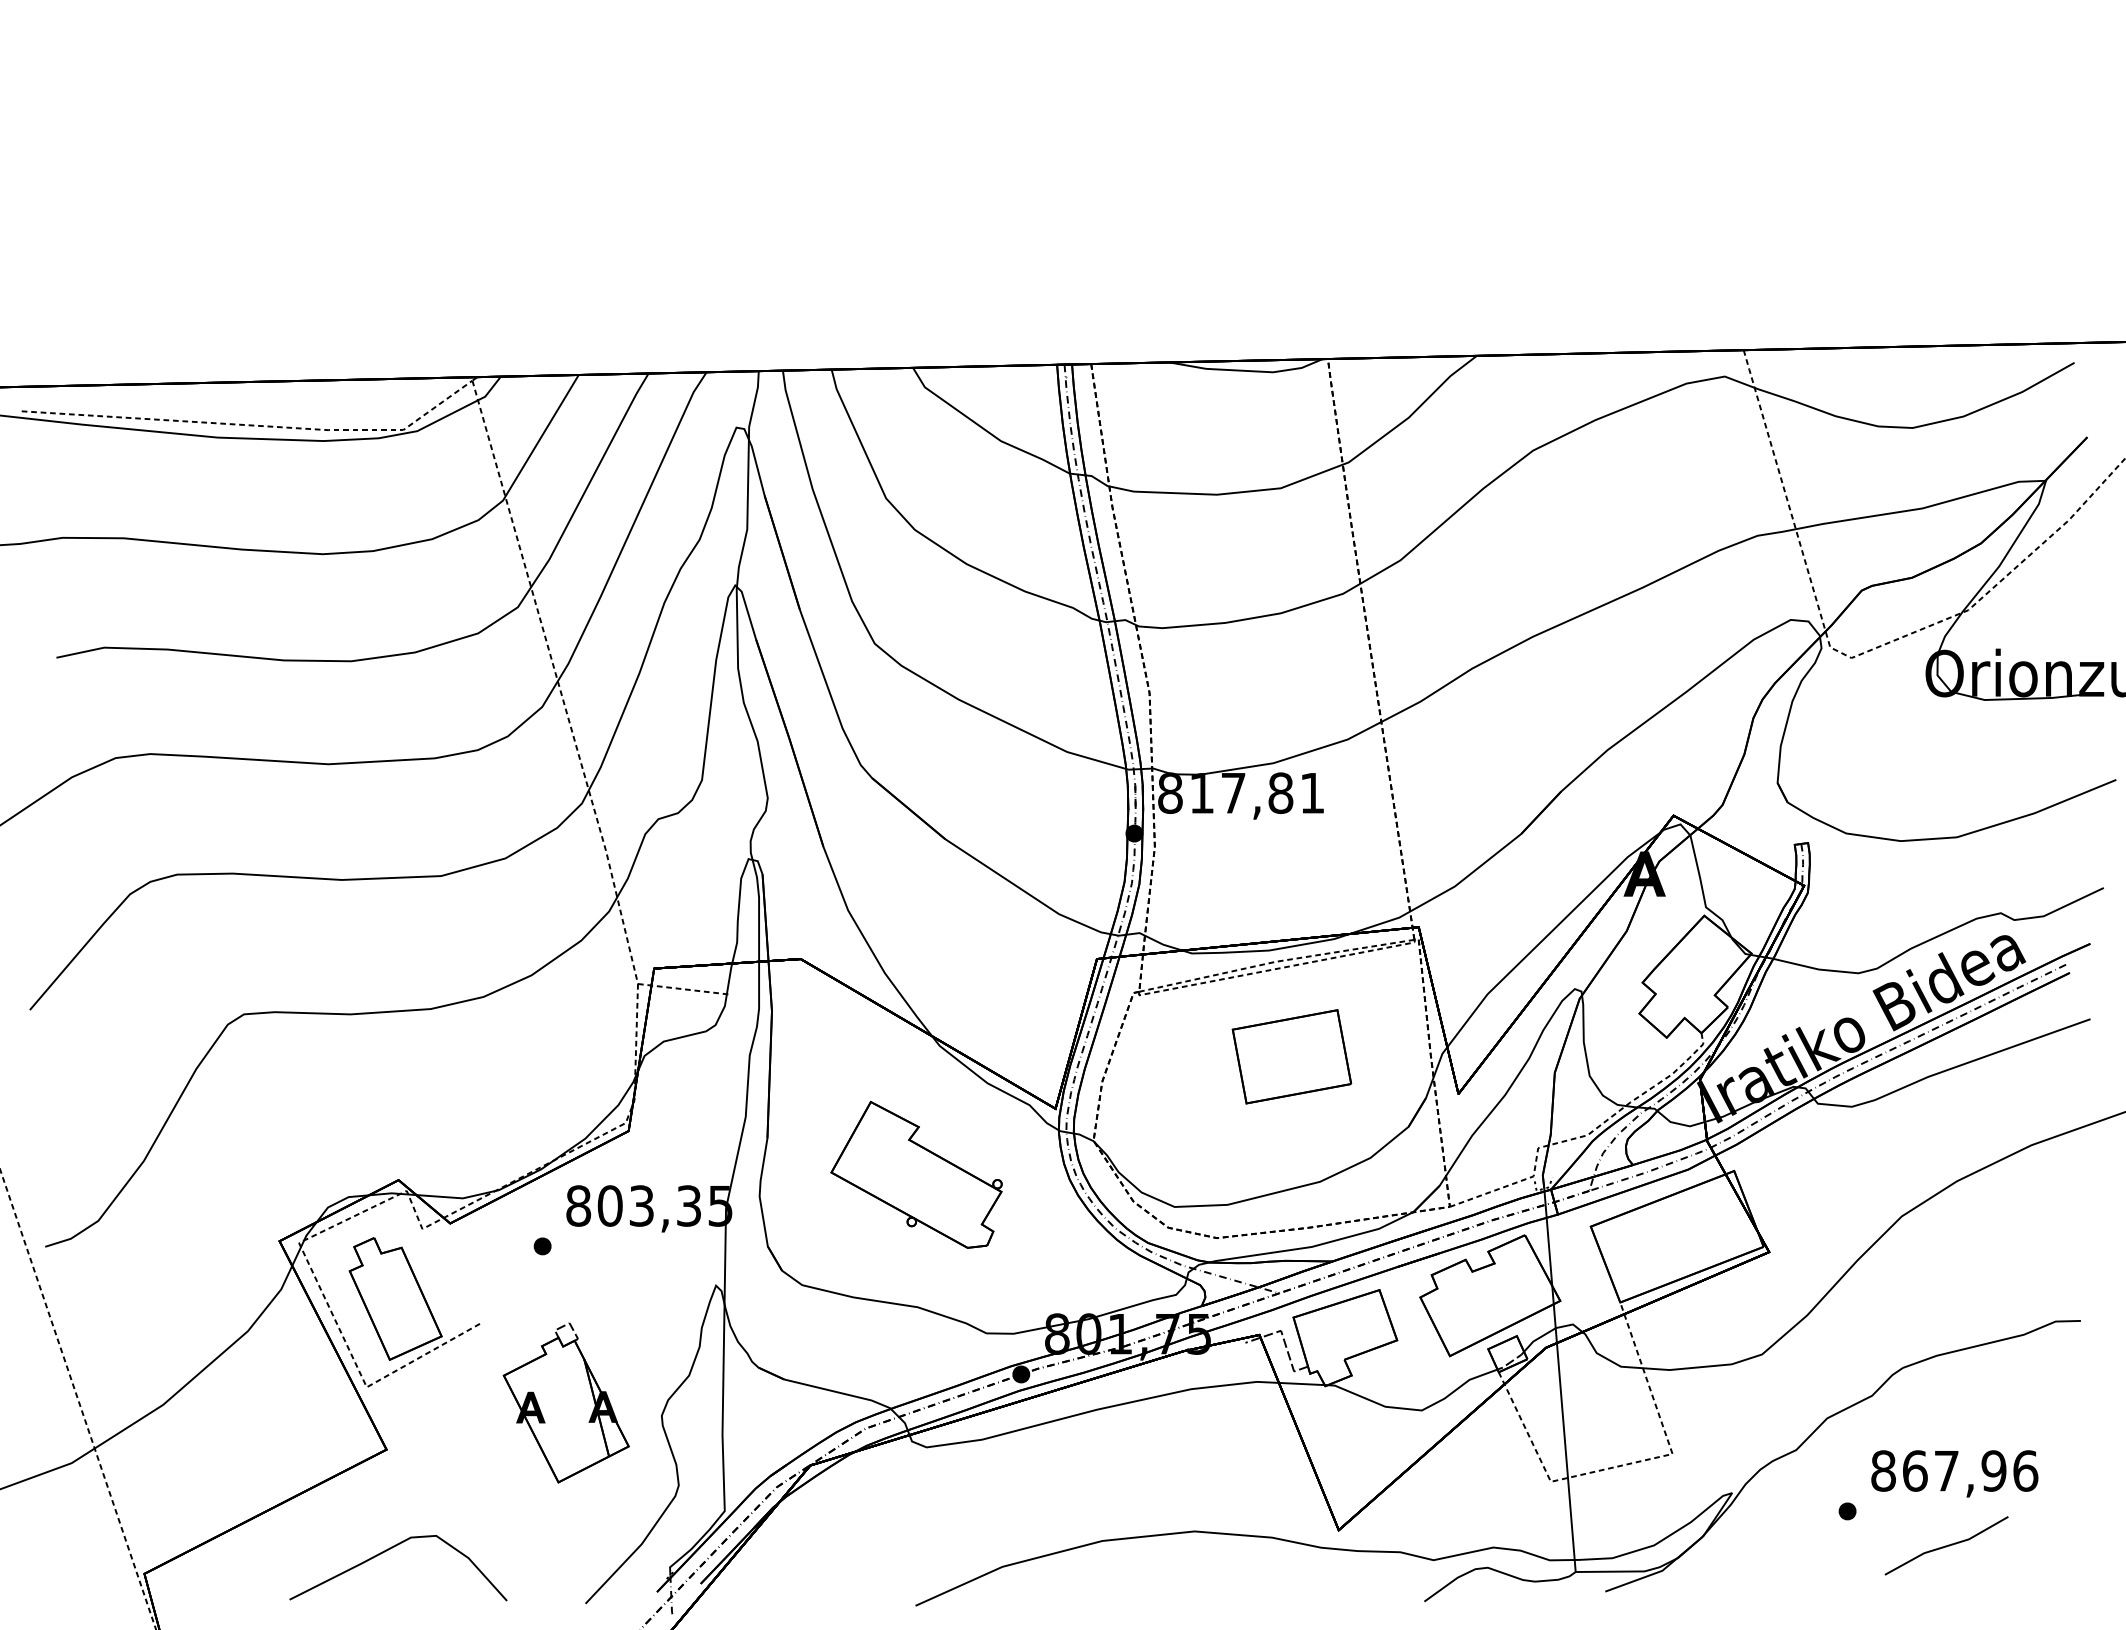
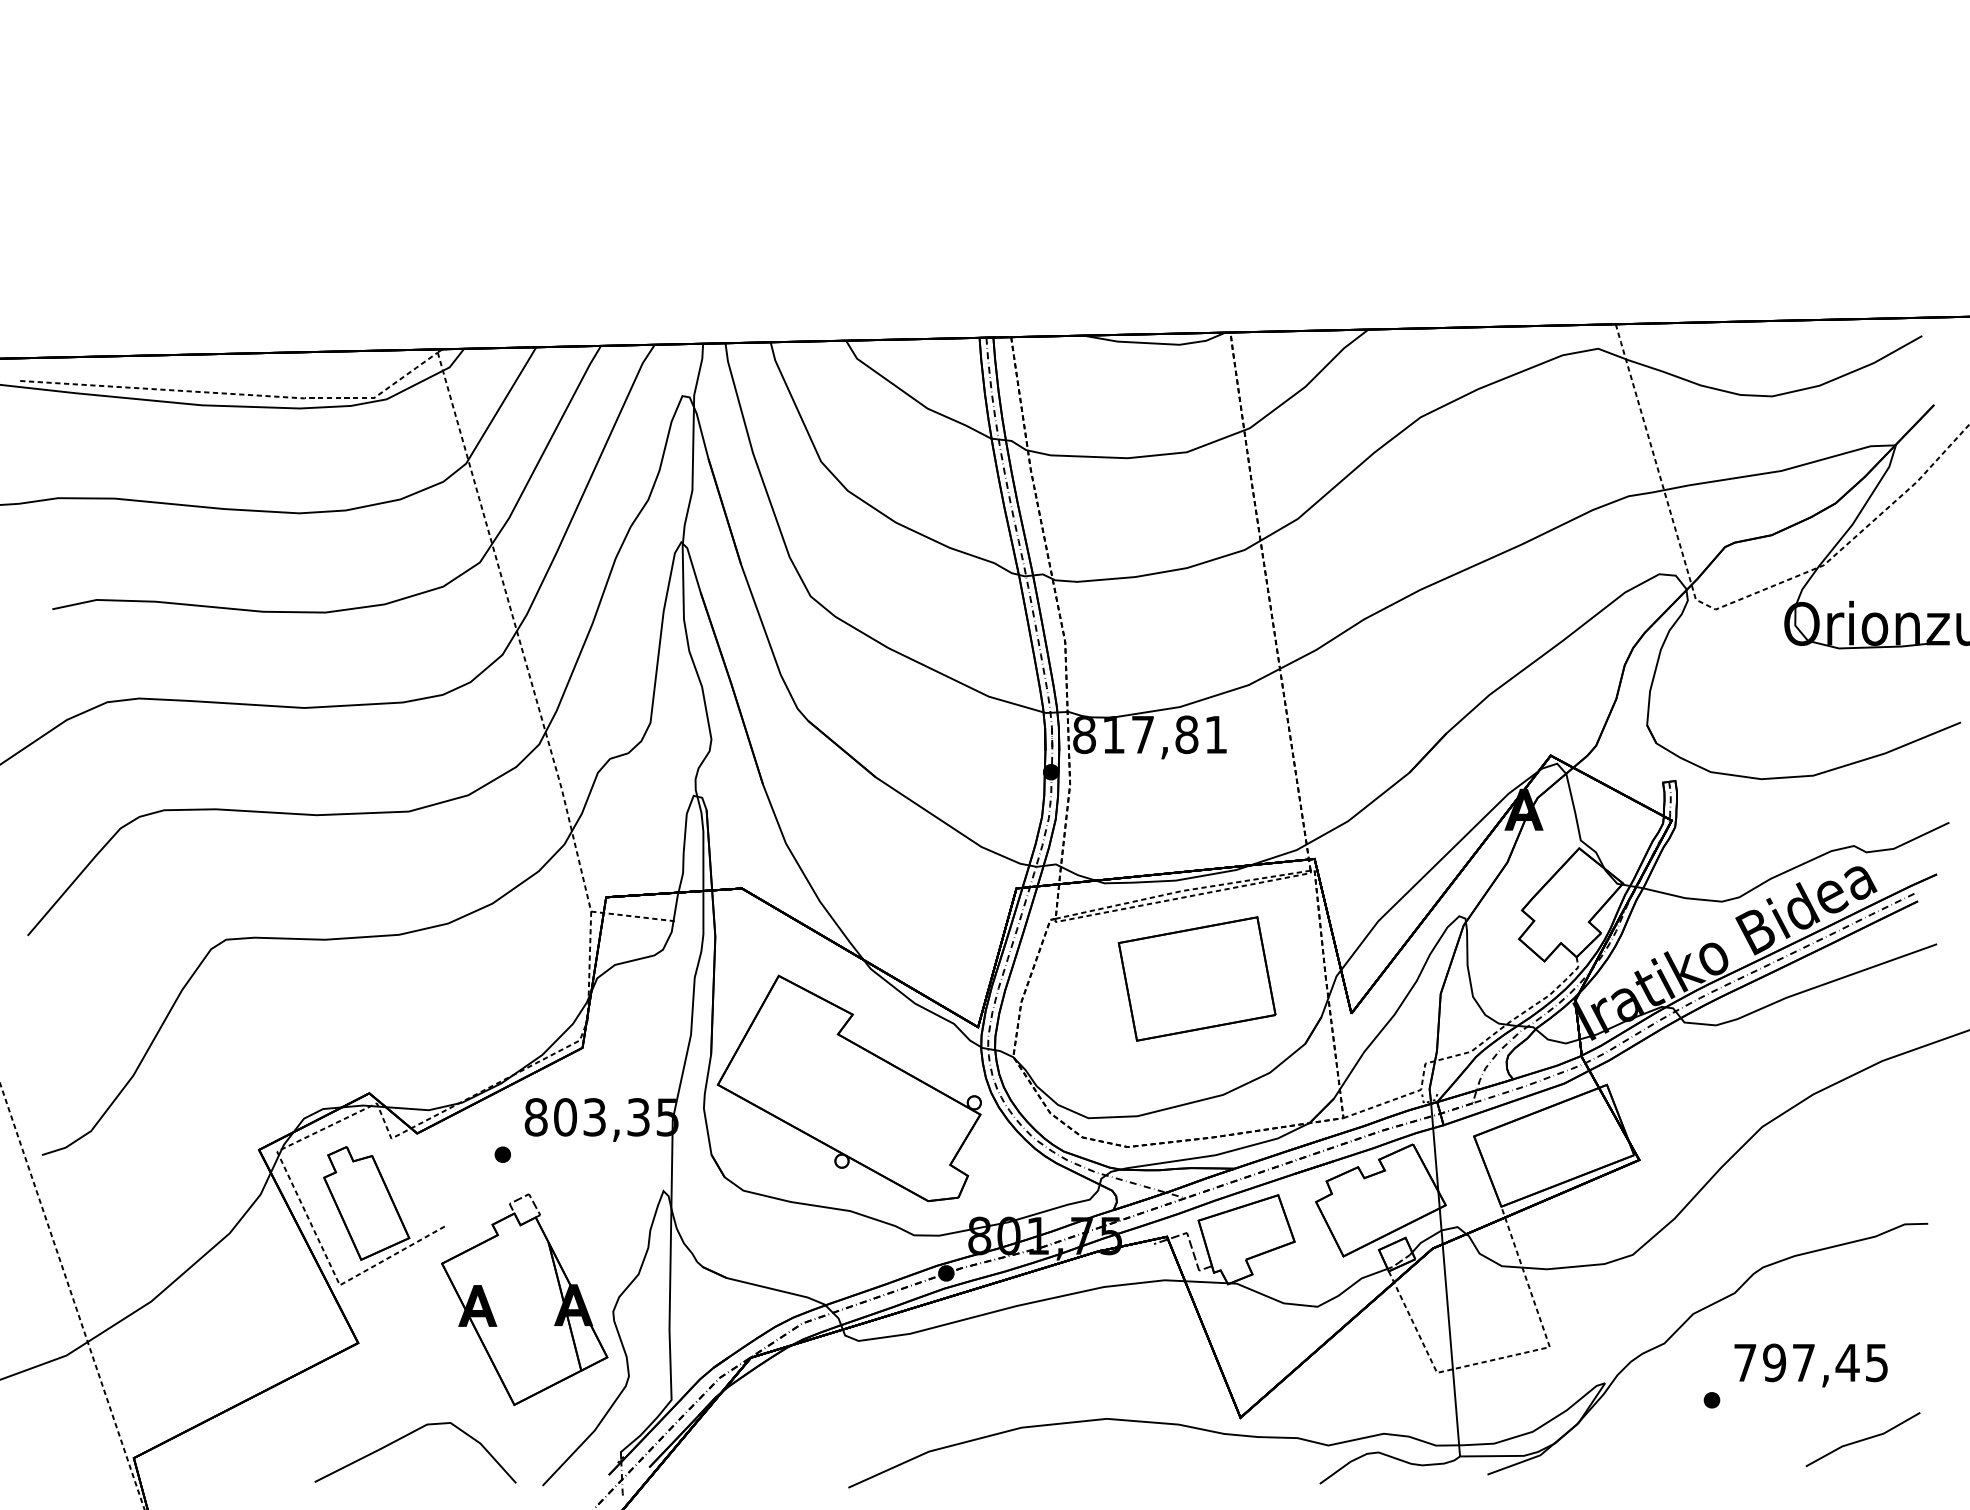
part: (1291, 1056) -> (1196, 978), size x1.43
part: (916, 1174) -> (849, 1088), size x1.67
part: (566, 1402) -> (524, 1299), size x1.43
text: (1954, 1470) -> (1811, 1362), 867,96 -> 797,45
line: (1946, 1545) -> (1862, 1439), moved
curve: (388, 1550) -> (406, 1436), moved

